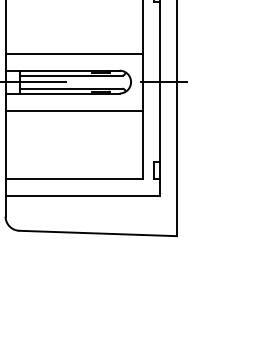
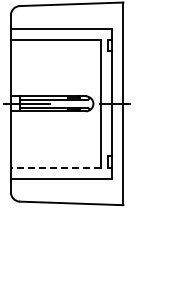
line: (73, 54) -> (55, 85), removed
line: (73, 110) -> (55, 122), removed
line: (73, 178) -> (55, 167), solid -> dashed

